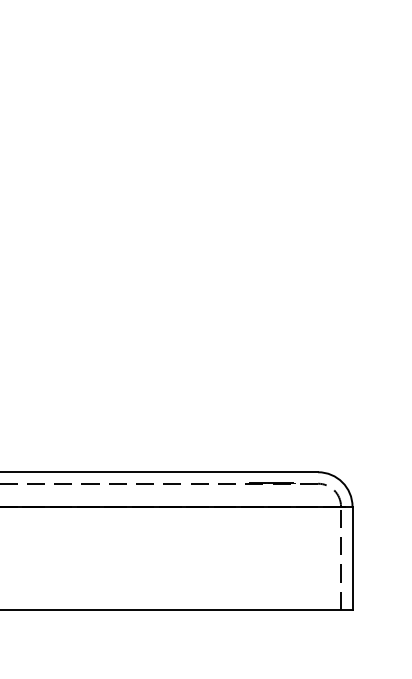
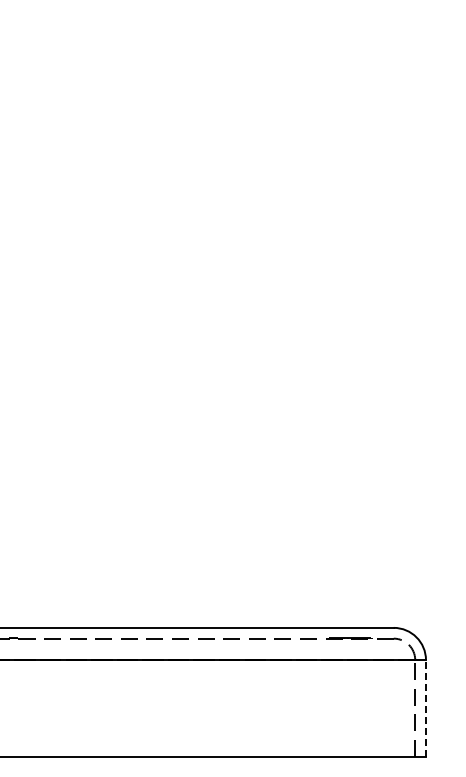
line: (352, 557) -> (425, 707), solid -> dashed

